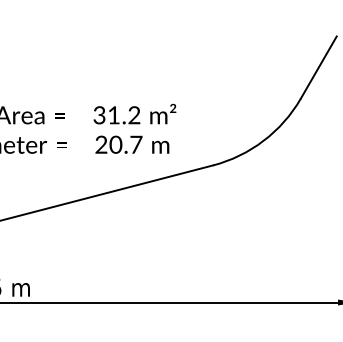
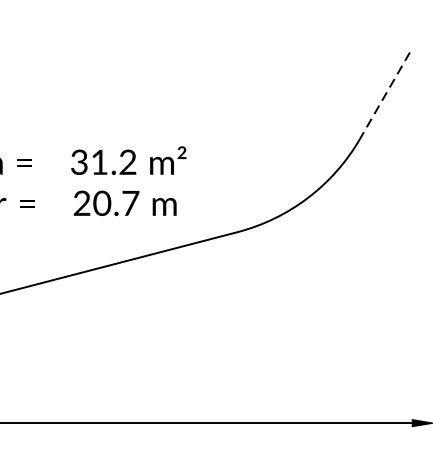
line: (318, 67) -> (384, 95), solid -> dashed

